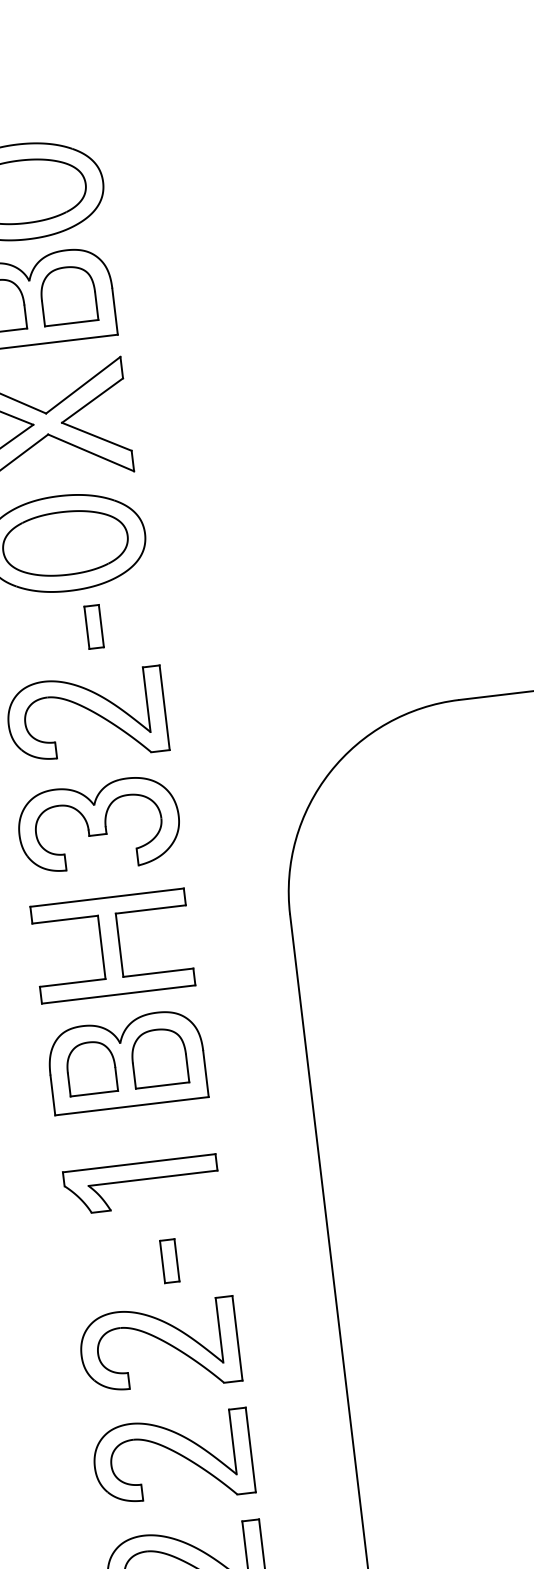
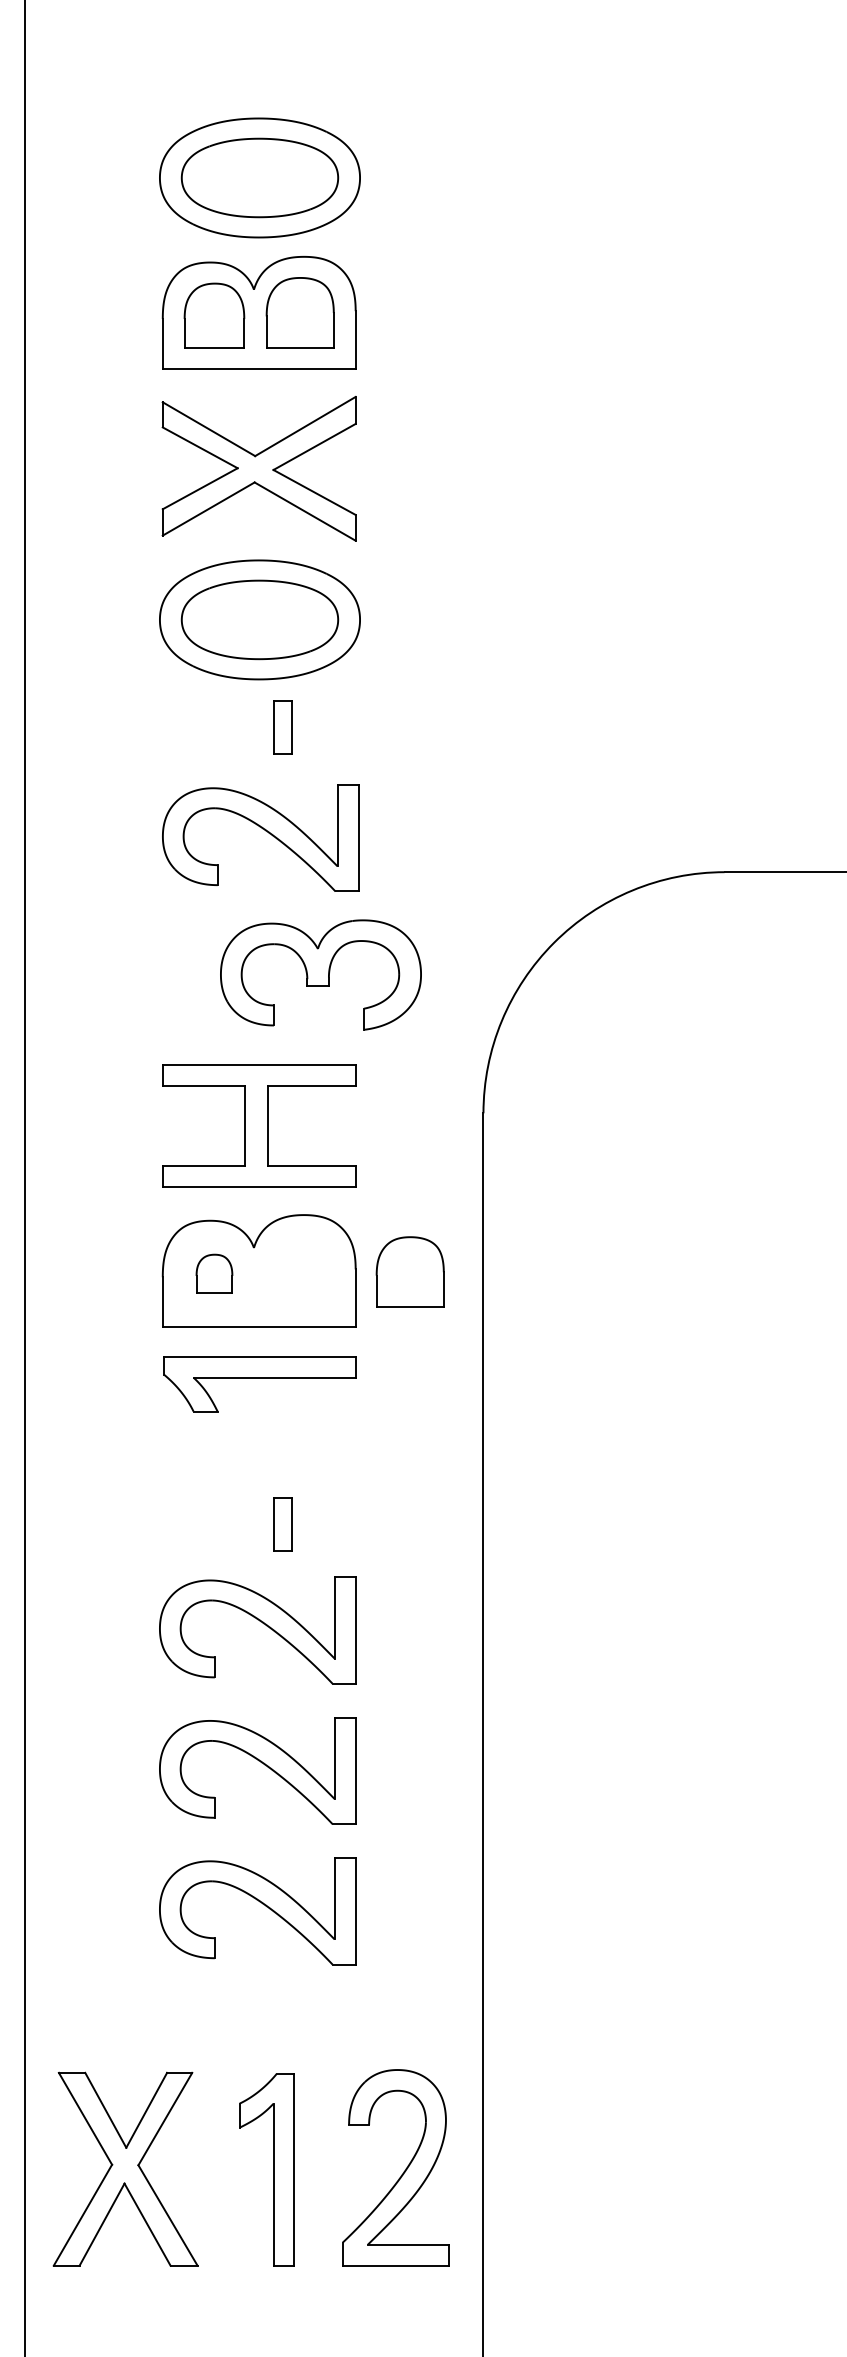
part: (98, 825) -> (320, 974), moved
part: (158, 1057) -> (409, 1271), moved
part: (91, 1067) -> (214, 1273), size x0.6
part: (141, 1185) -> (259, 1384), moved

